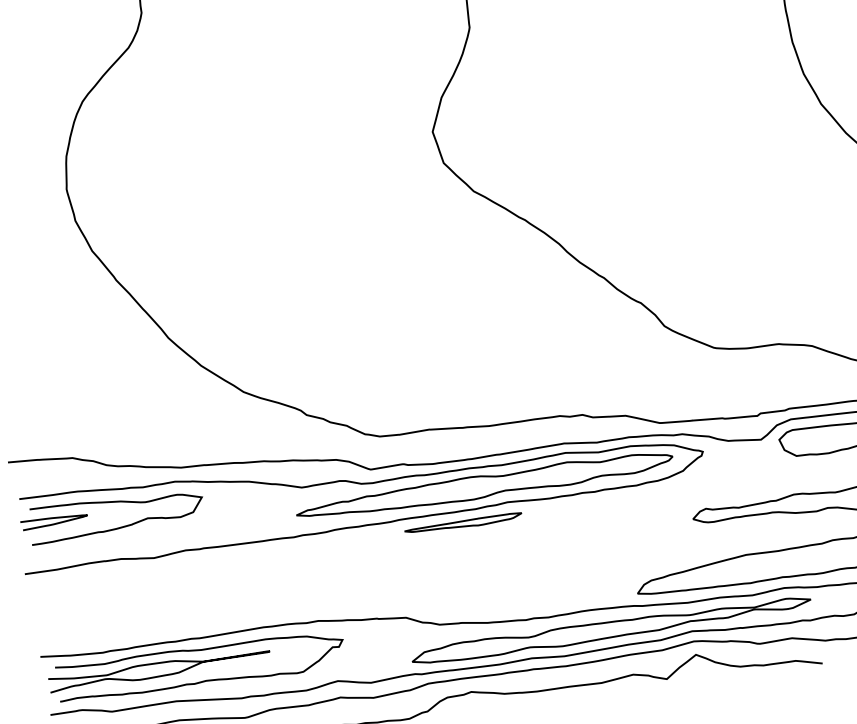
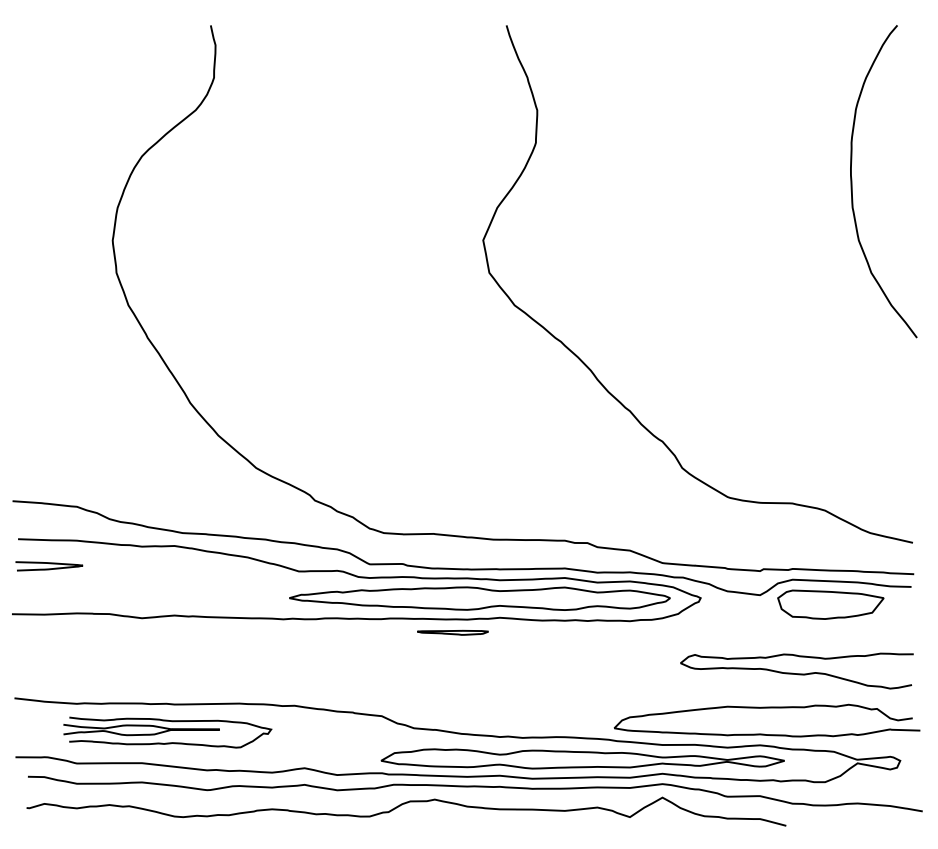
curve: (114, 502) -> (111, 557), removed
part: (462, 524) -> (452, 632), size x0.6
part: (196, 667) -> (167, 732), size x0.7

